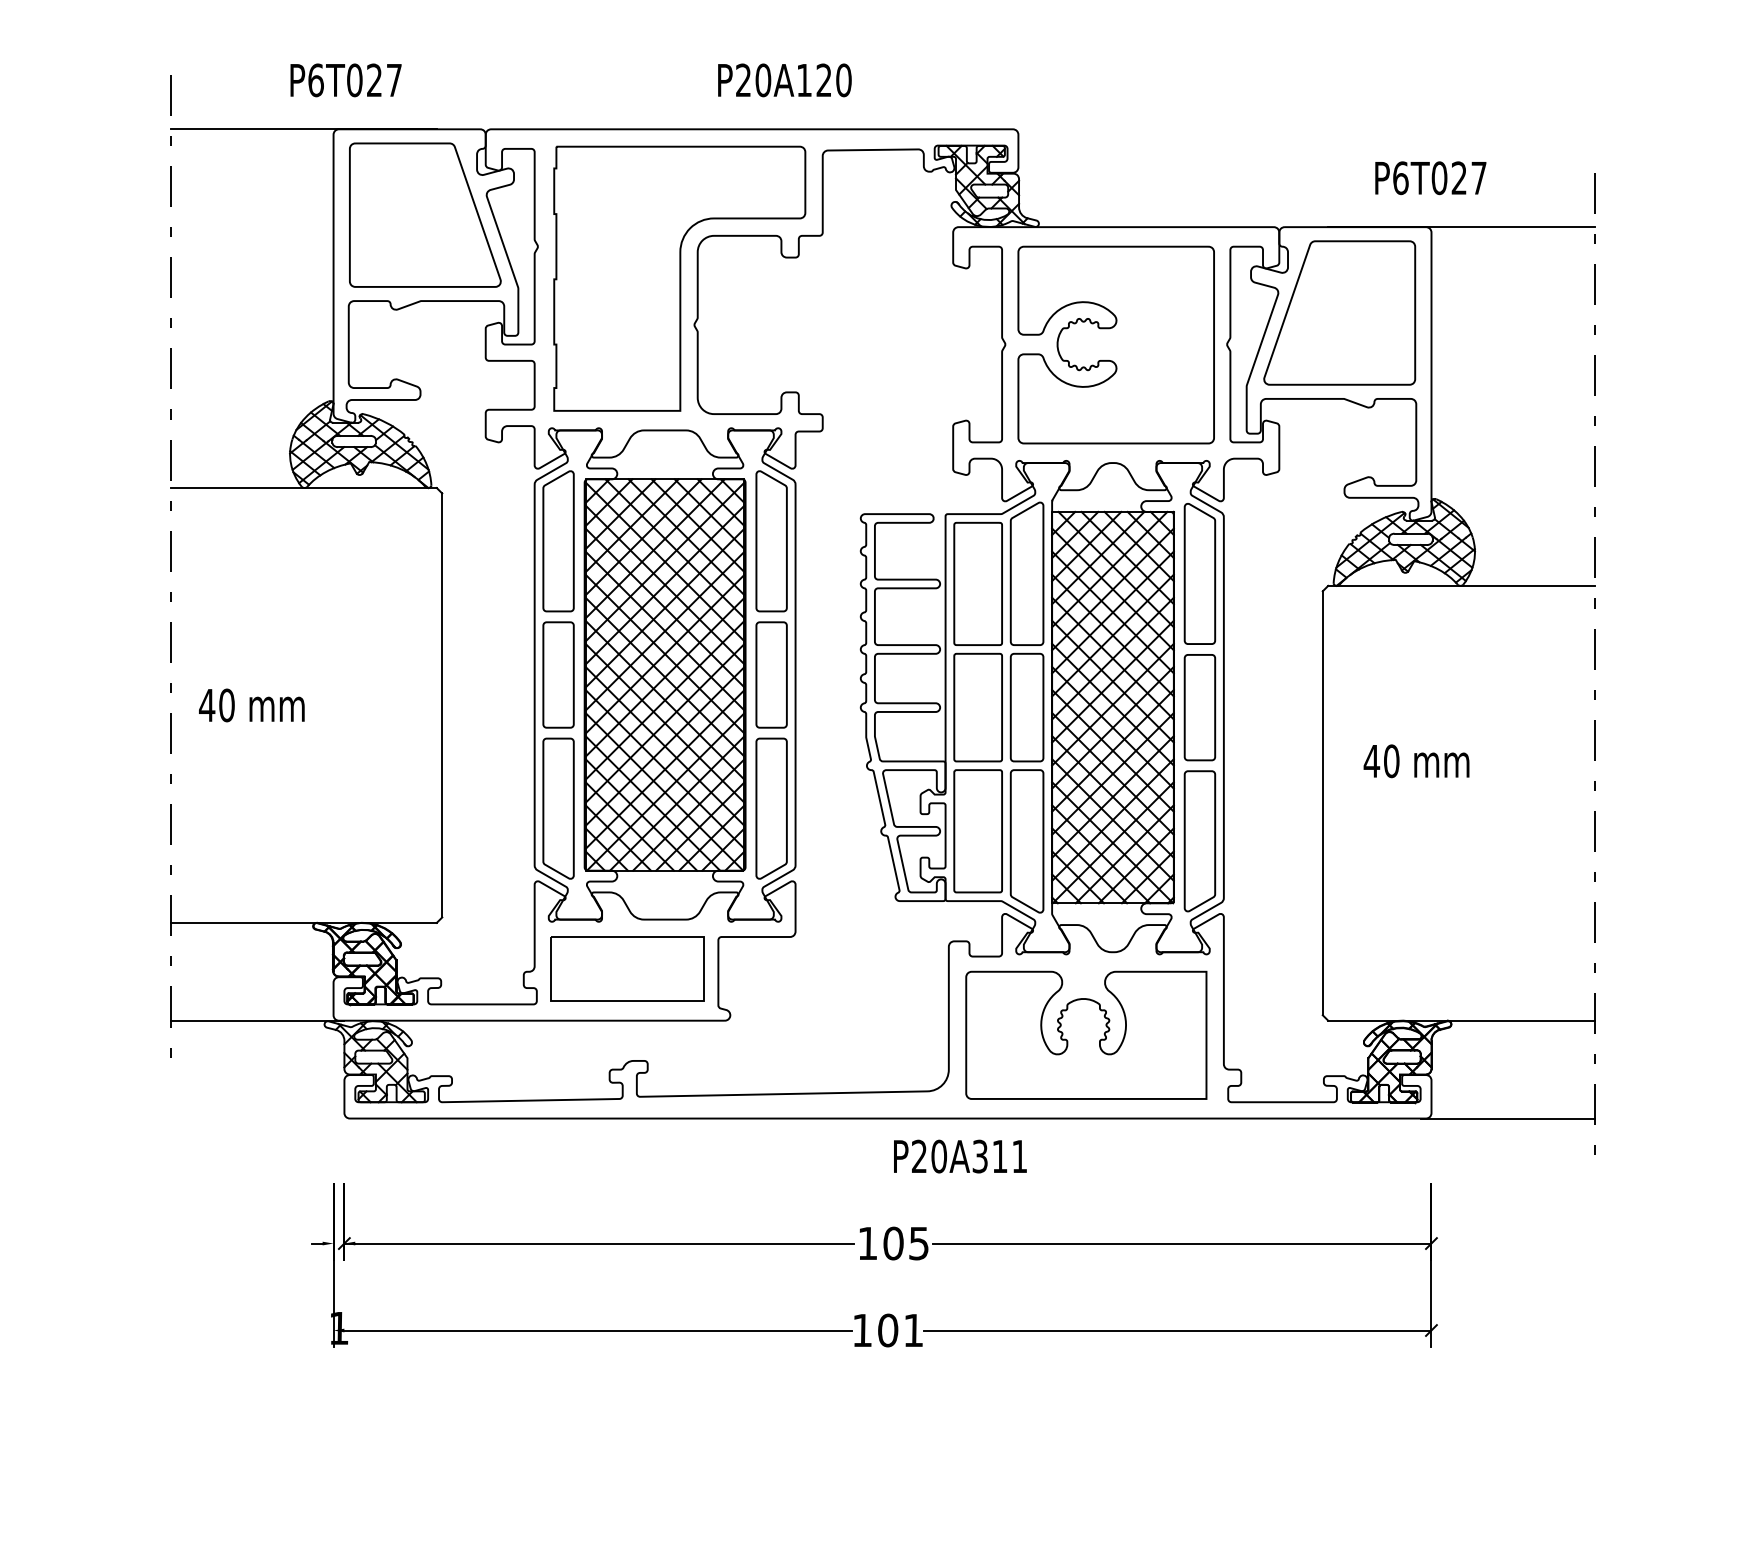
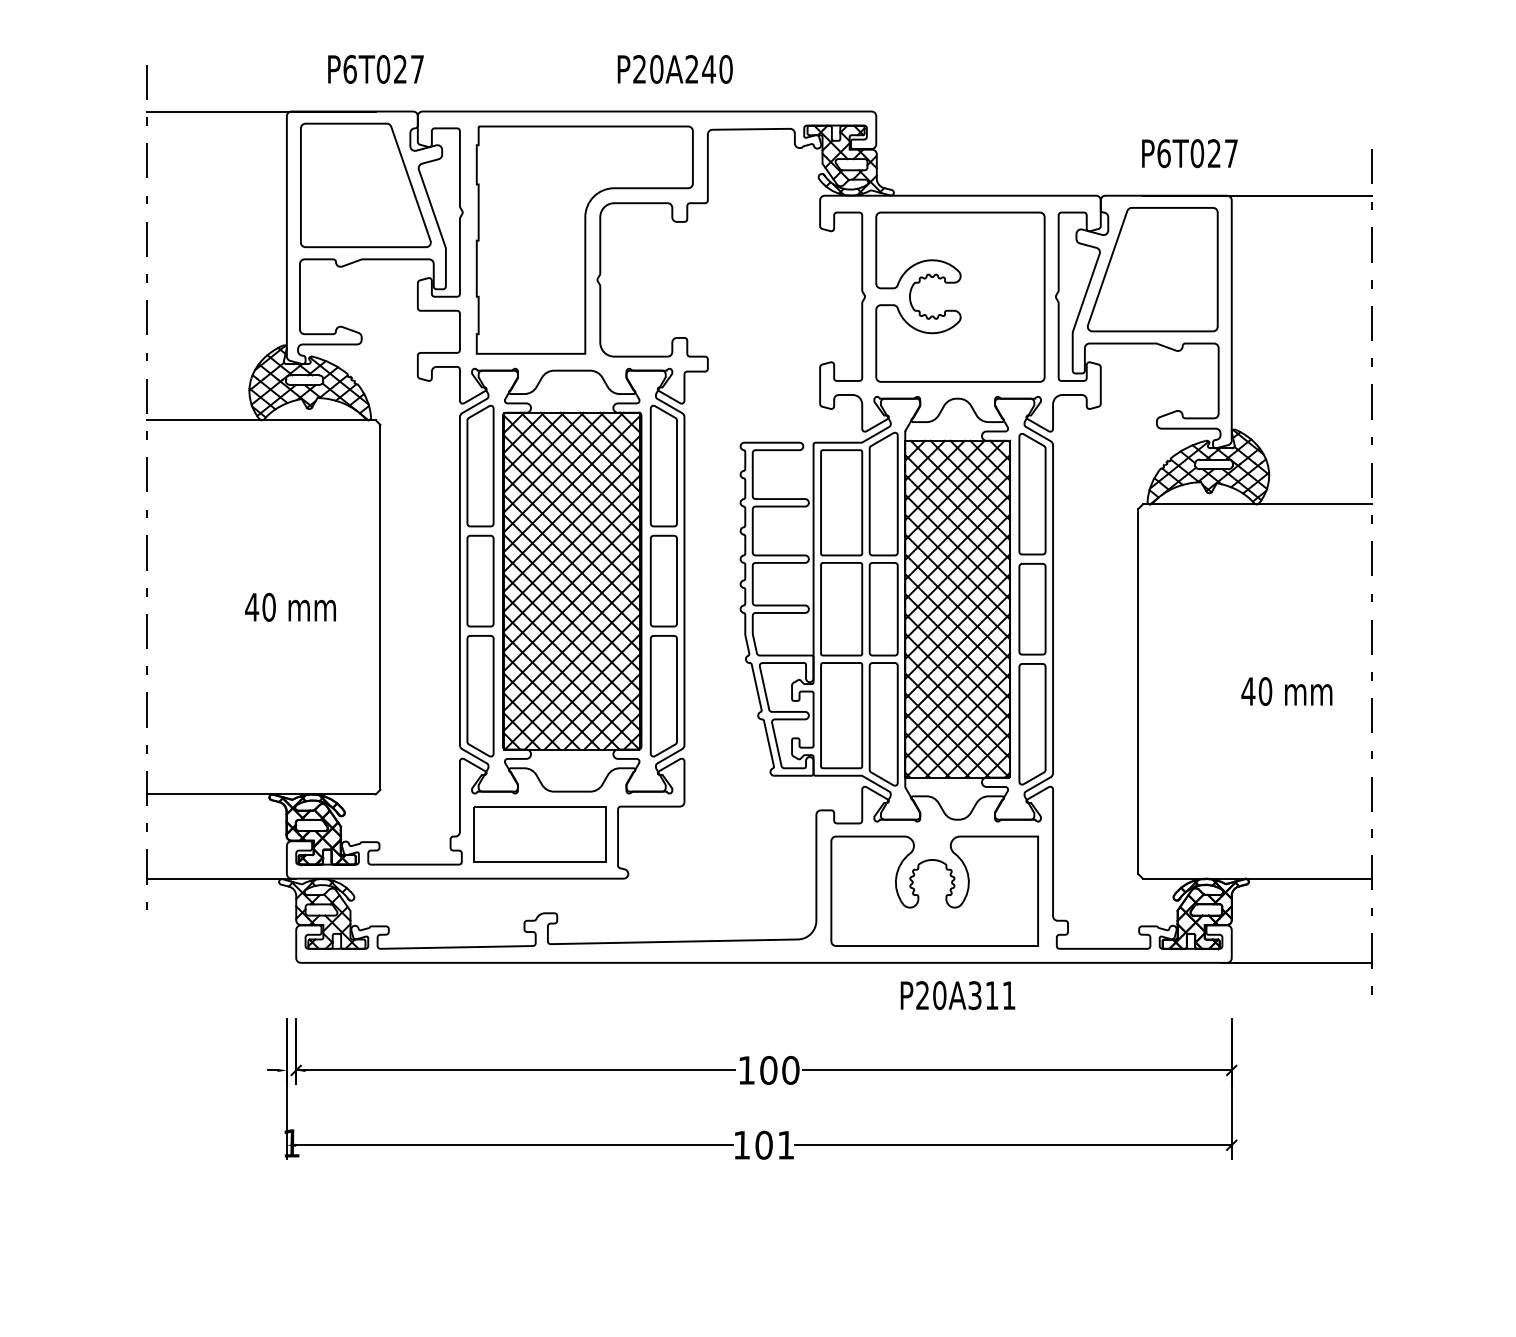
text: (814, 79) -> (700, 68), P20A120 -> P20A240
text: (345, 80) -> (375, 69), moved
text: (1430, 178) -> (1189, 153), moved
text: (251, 705) -> (290, 607), moved
text: (1416, 761) -> (1286, 691), moved
text: (960, 1156) -> (958, 995), moved
text: (919, 1243) -> (791, 1070), 105 -> 100

